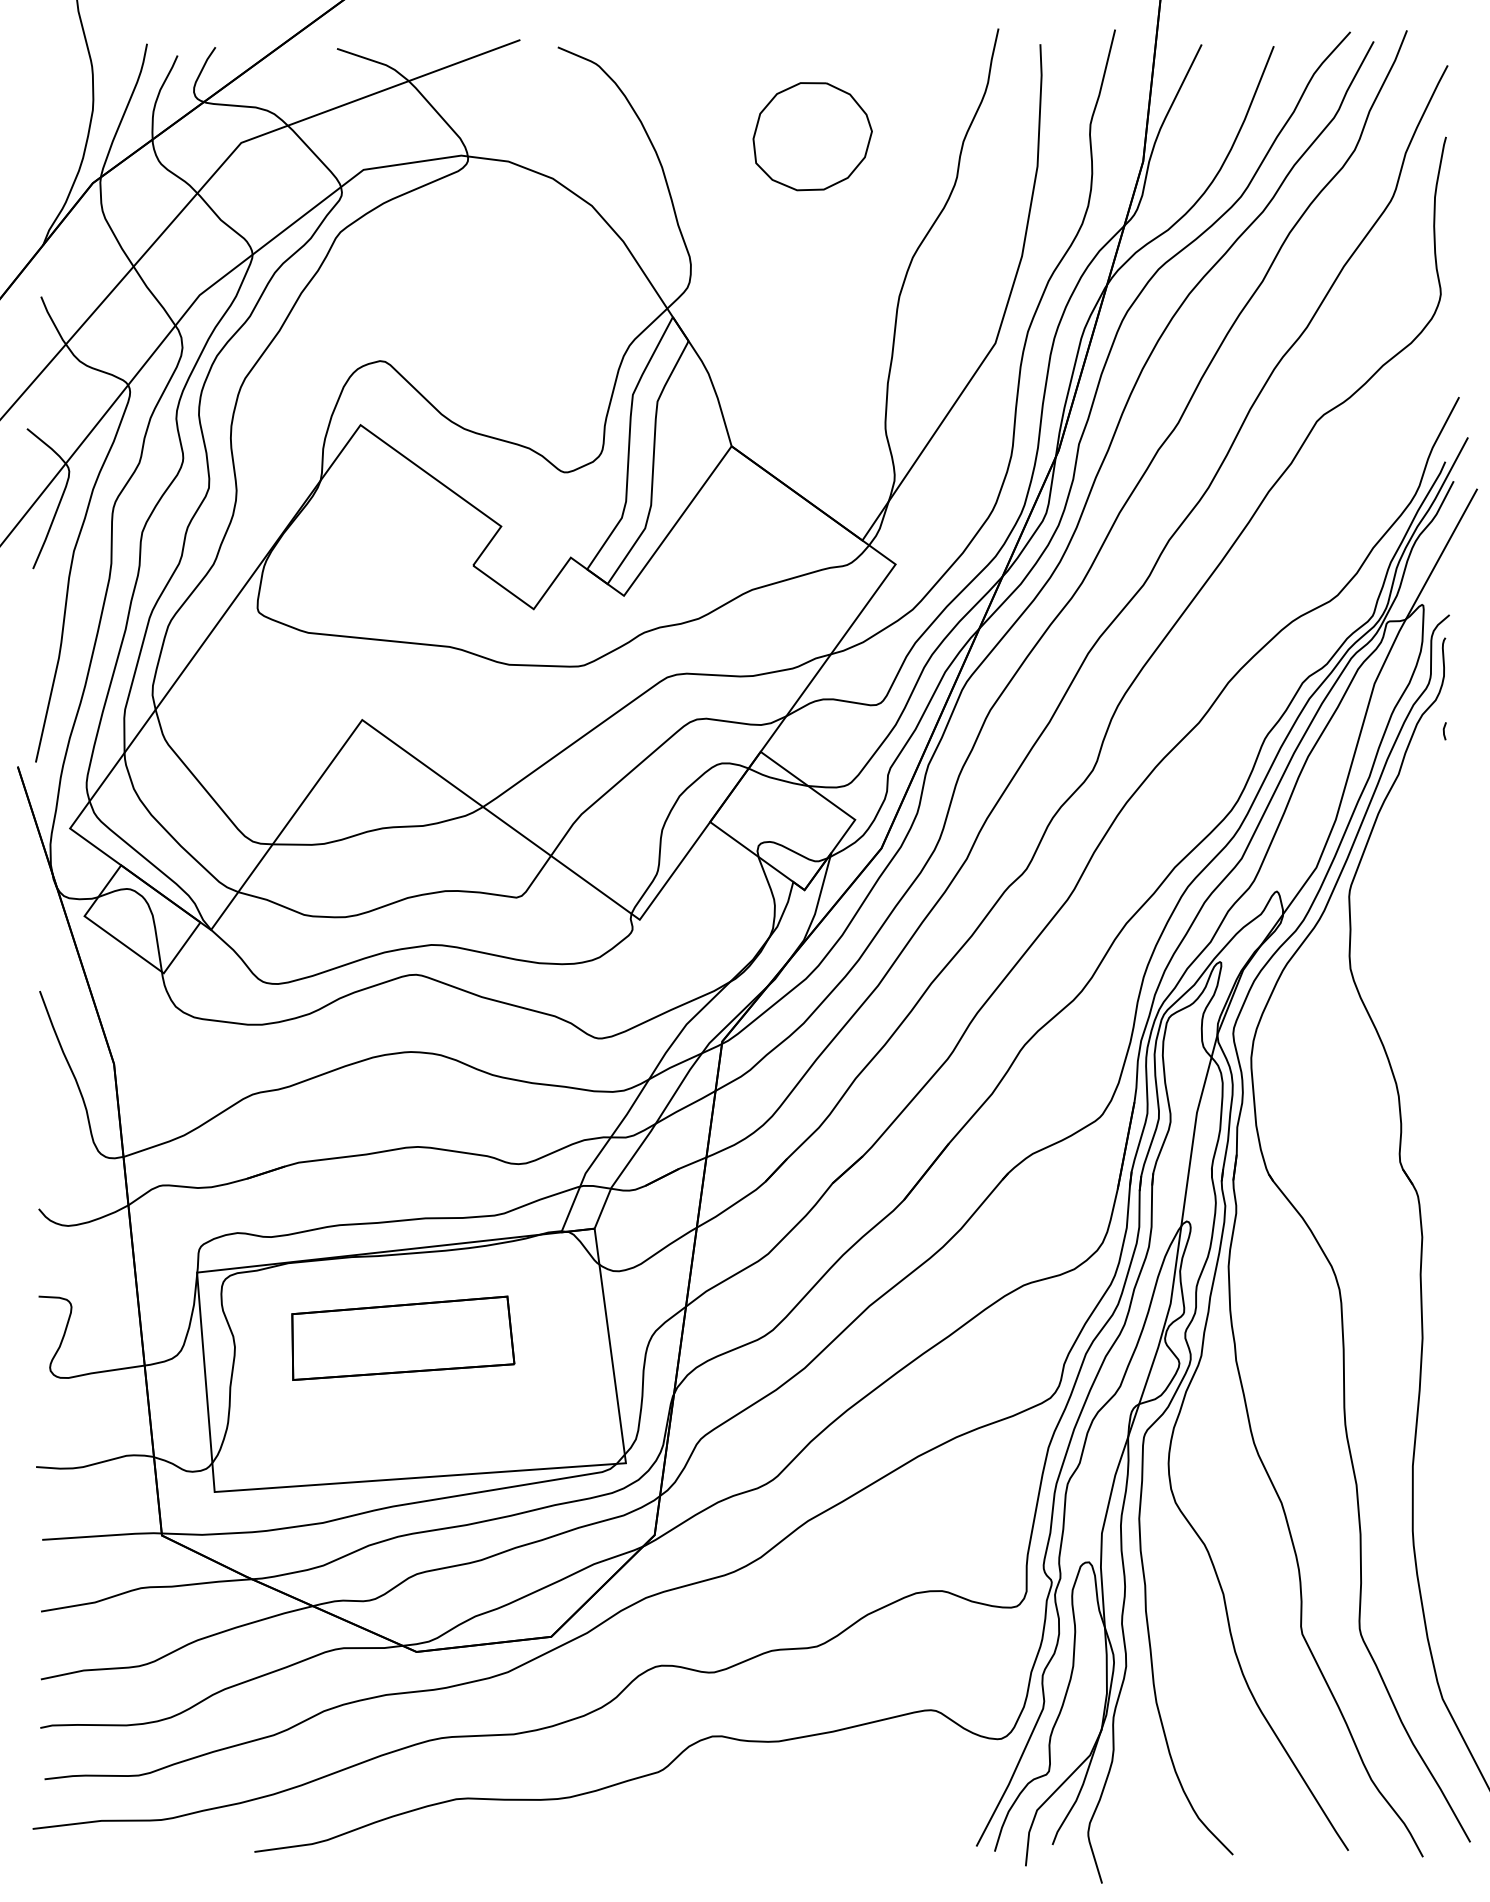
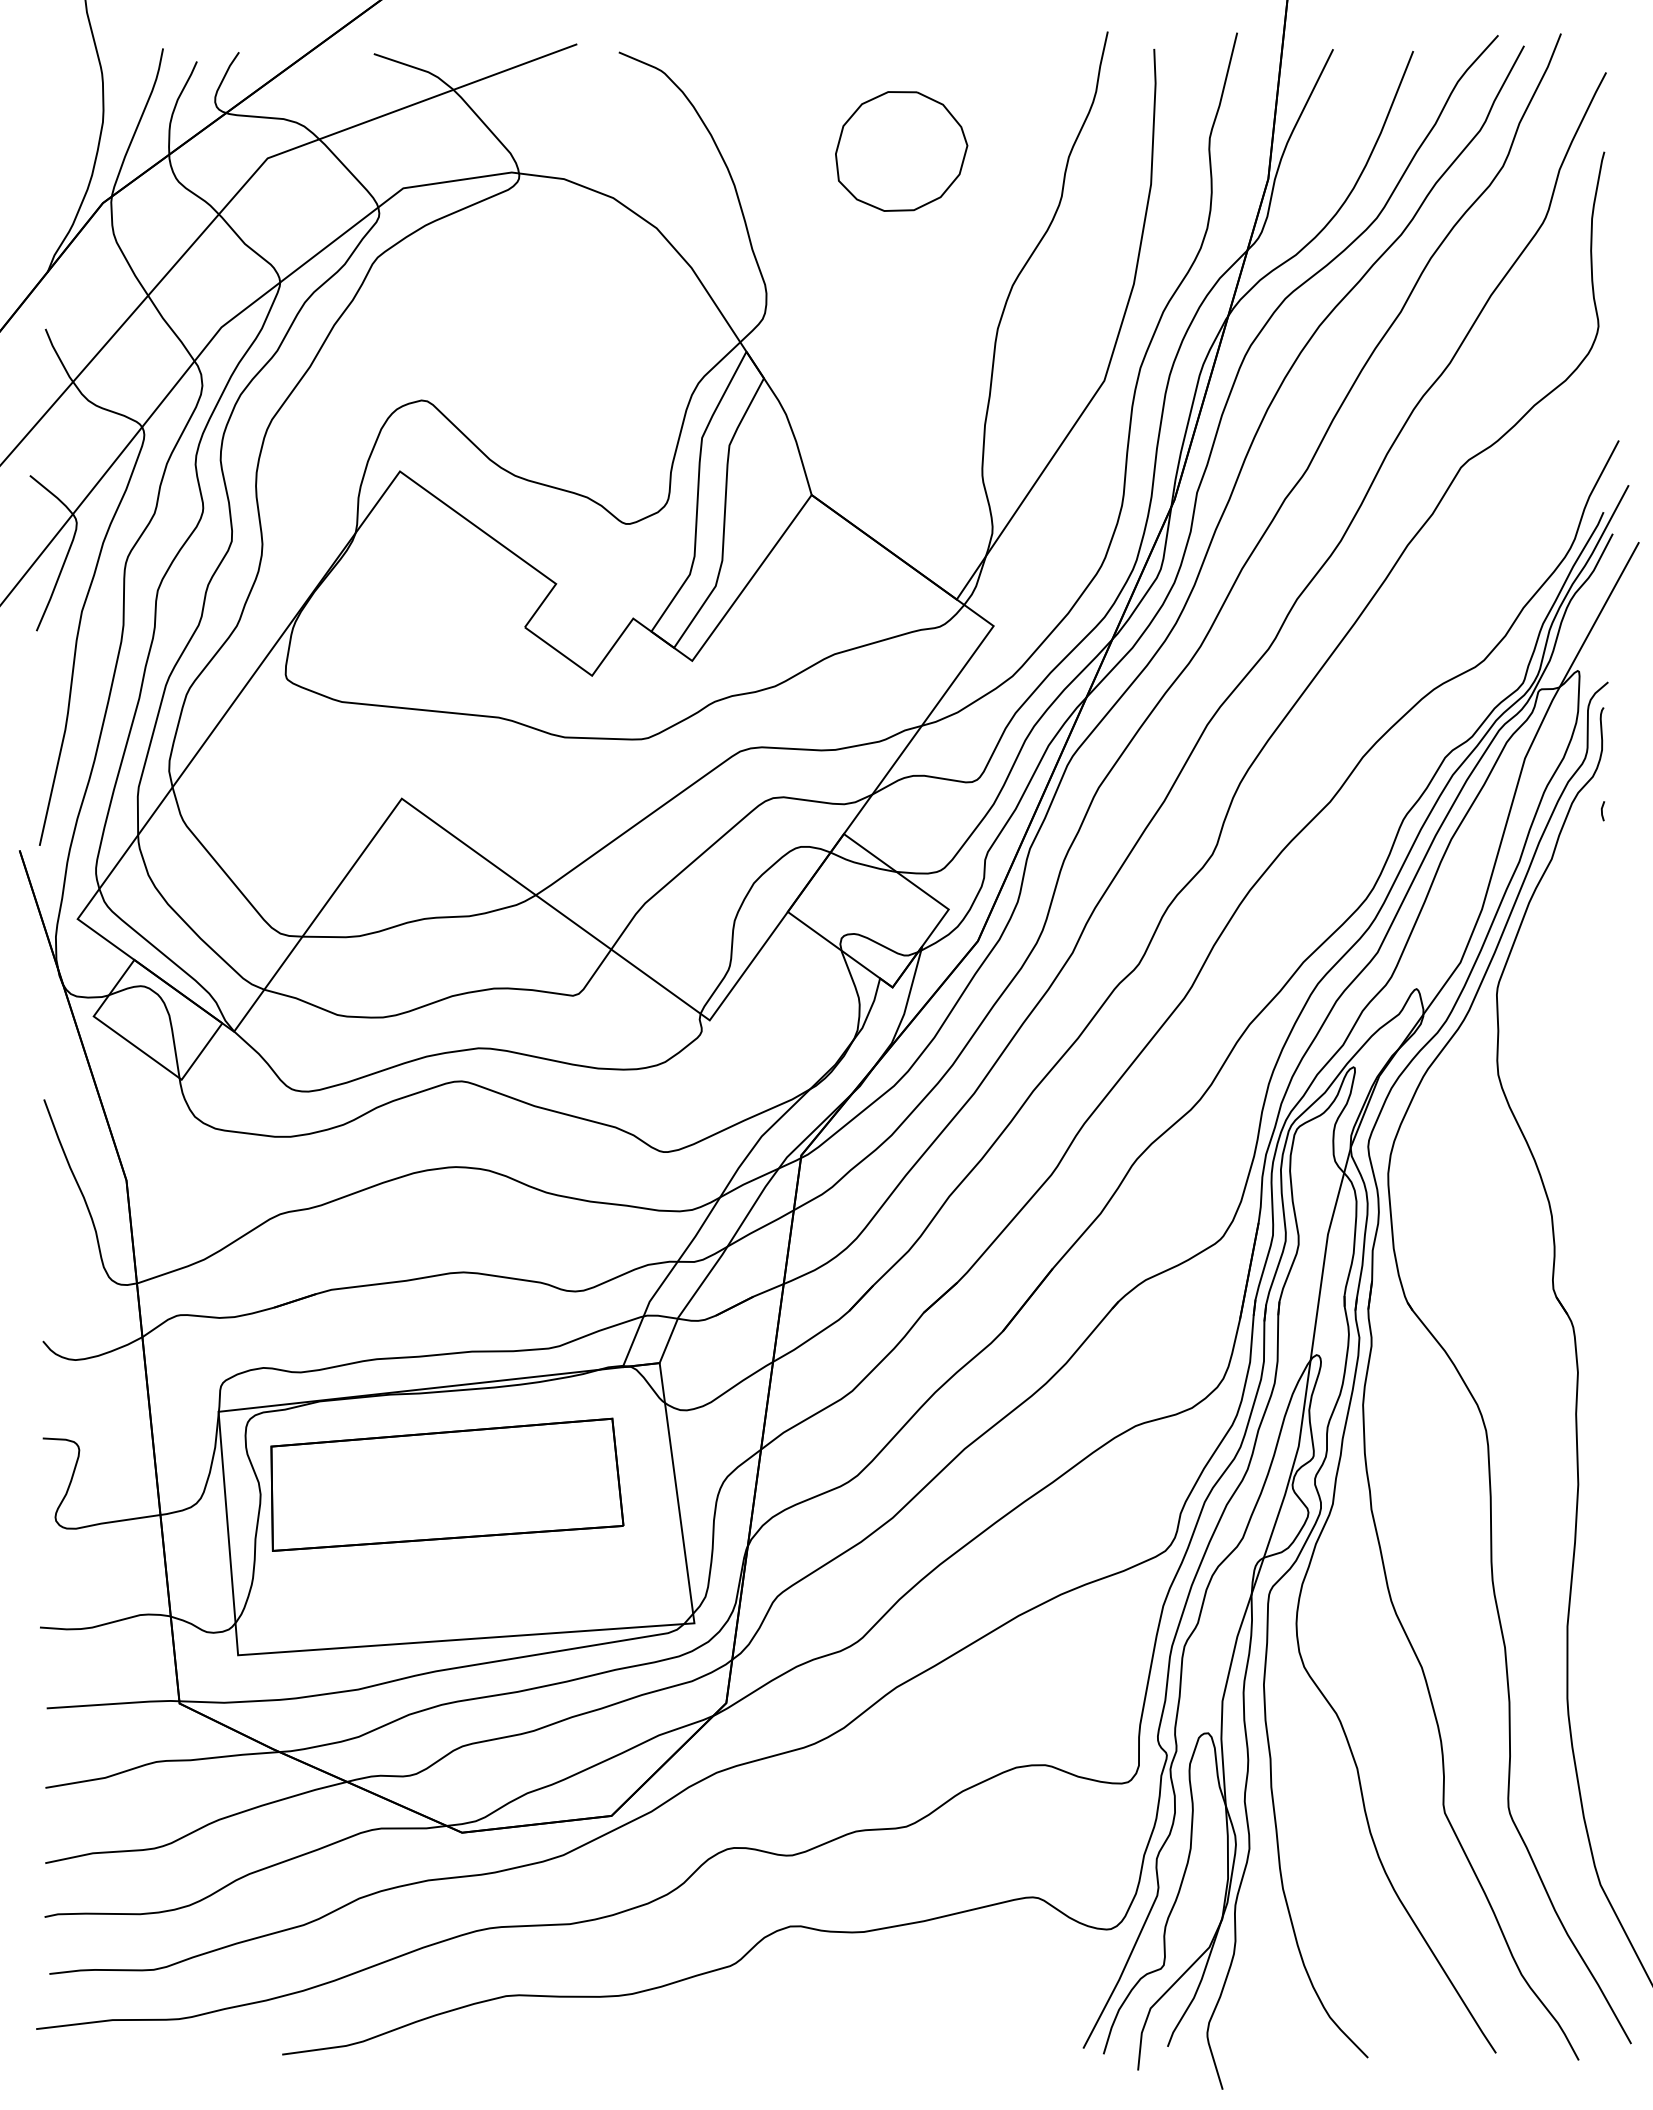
part: (403, 1338) -> (447, 1484), size x1.43

